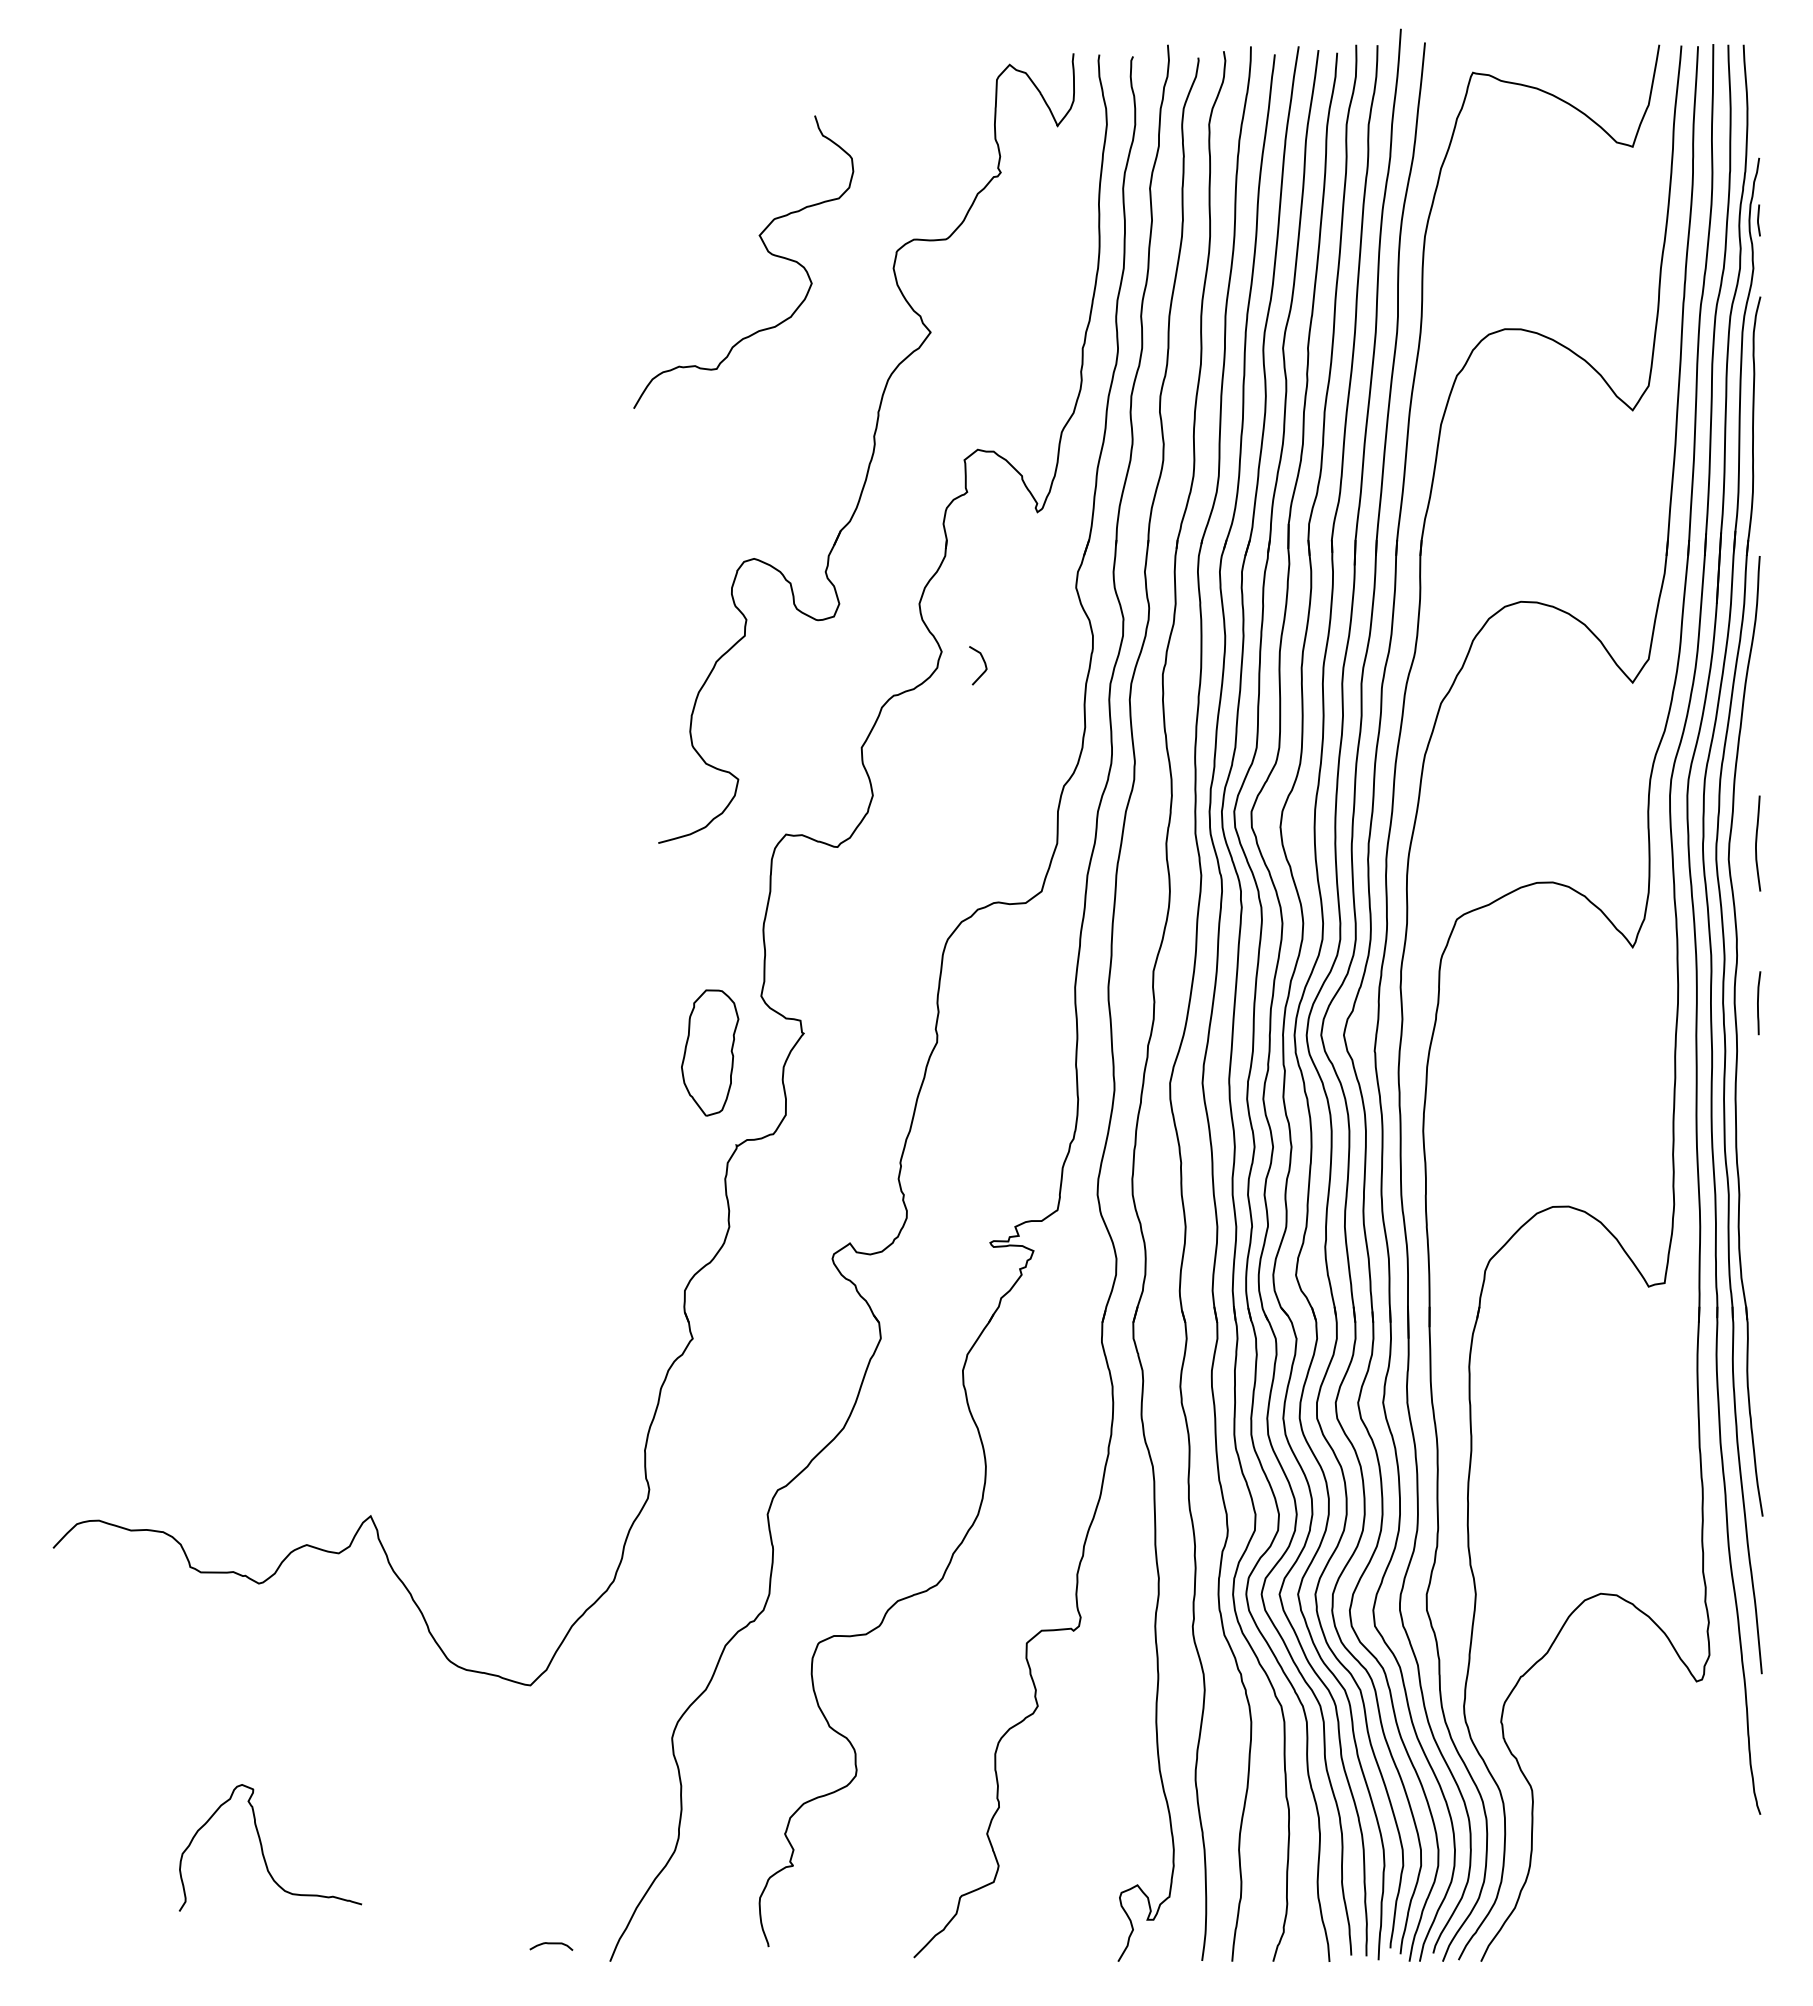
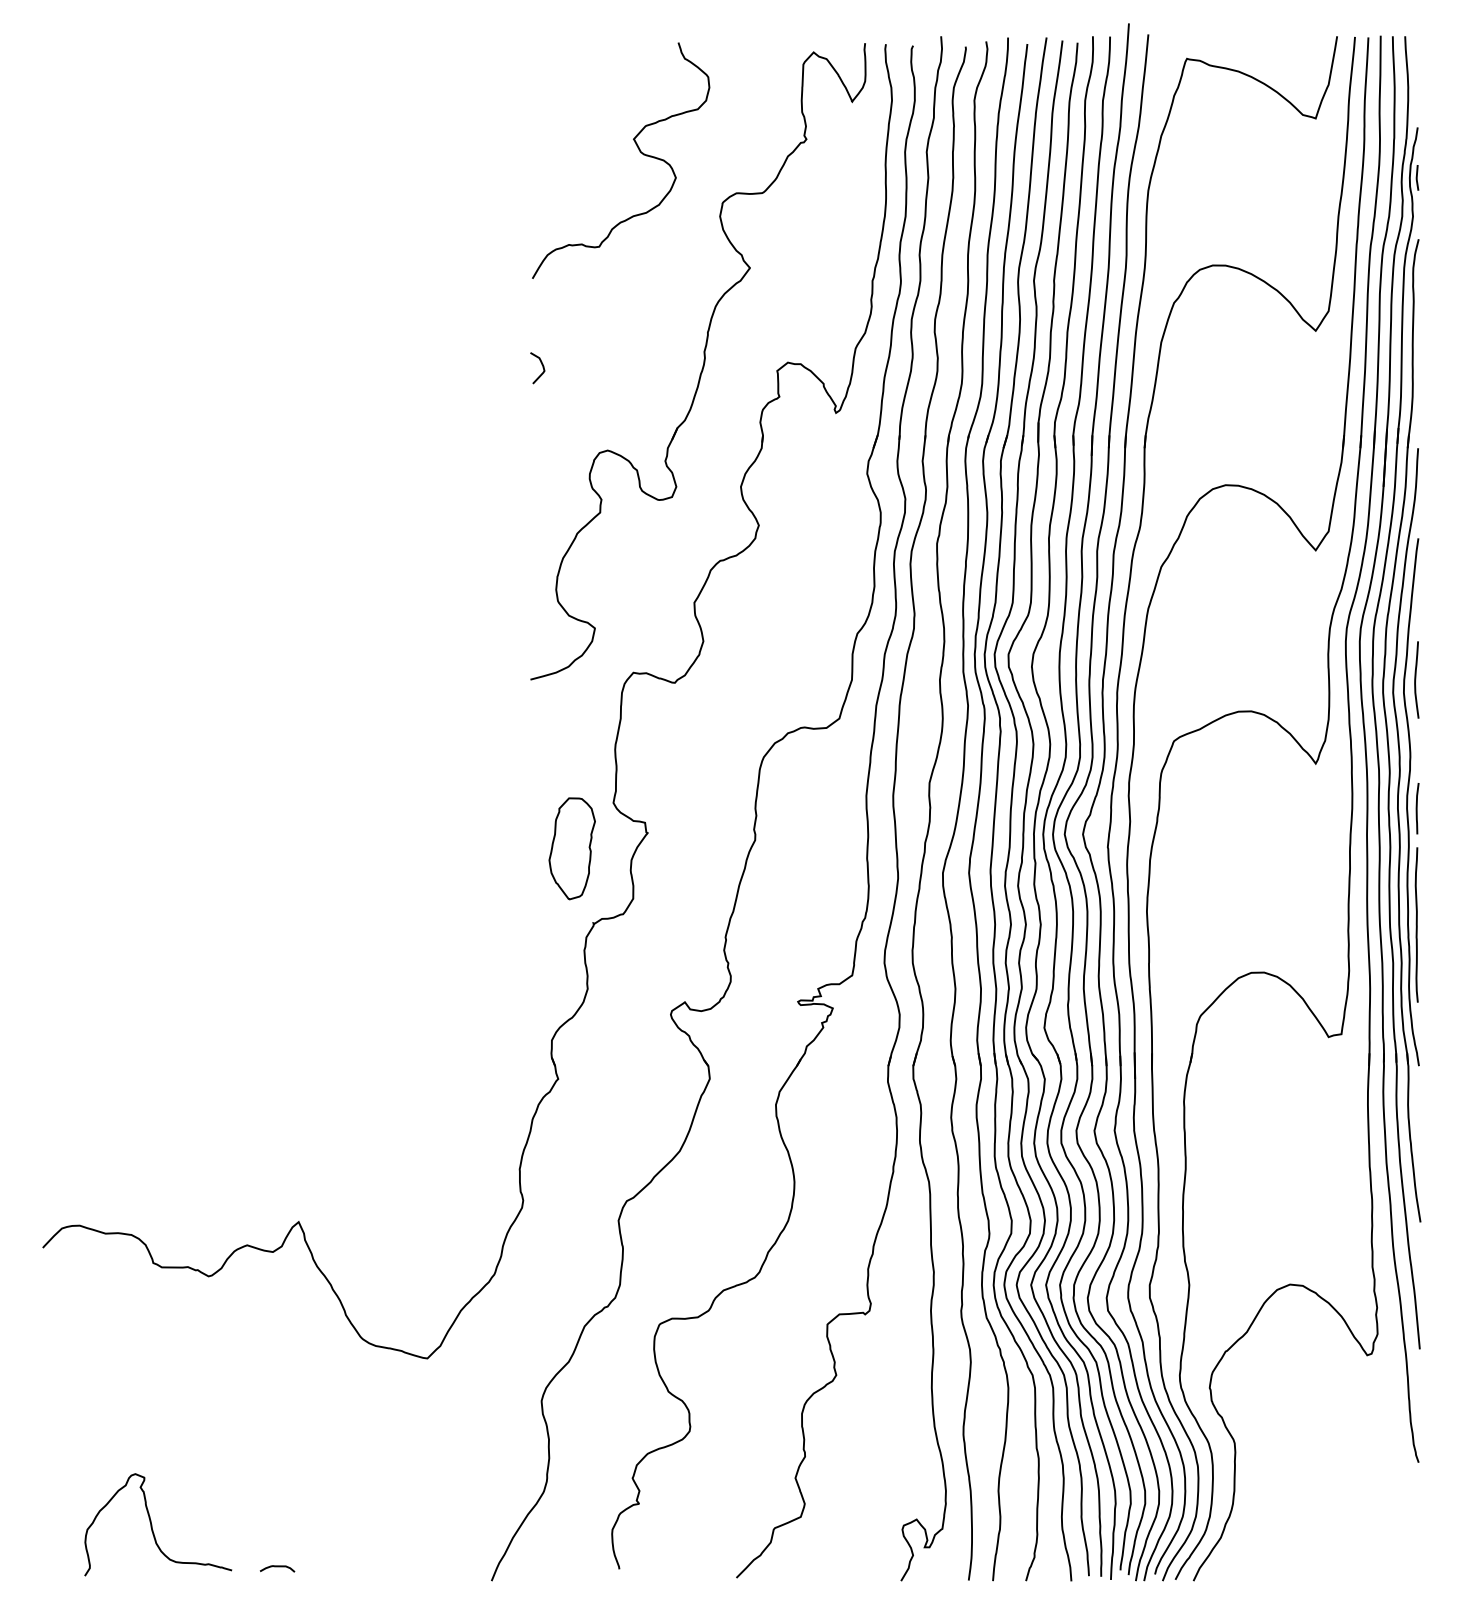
curve: (766, 250) -> (639, 151), moved
curve: (983, 662) -> (541, 365), moved
part: (1751, 994) -> (1411, 801), added
curve: (263, 1850) -> (152, 1526), moved
curve: (551, 1944) -> (277, 1567), moved

